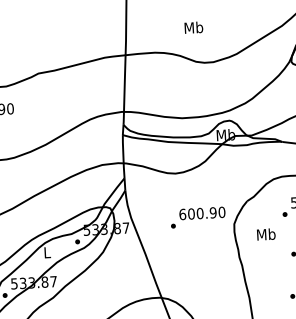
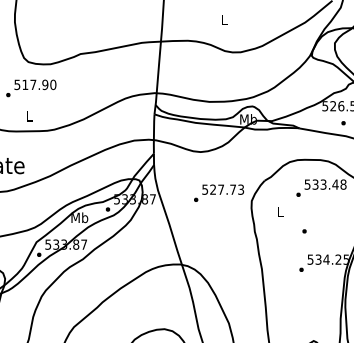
text: (193, 27) -> (224, 19), Mb -> L
text: (202, 213) -> (223, 189), 600.90 -> 527.73
text: (266, 233) -> (280, 211), Mb -> L
text: (46, 252) -> (79, 217), L -> Mb

